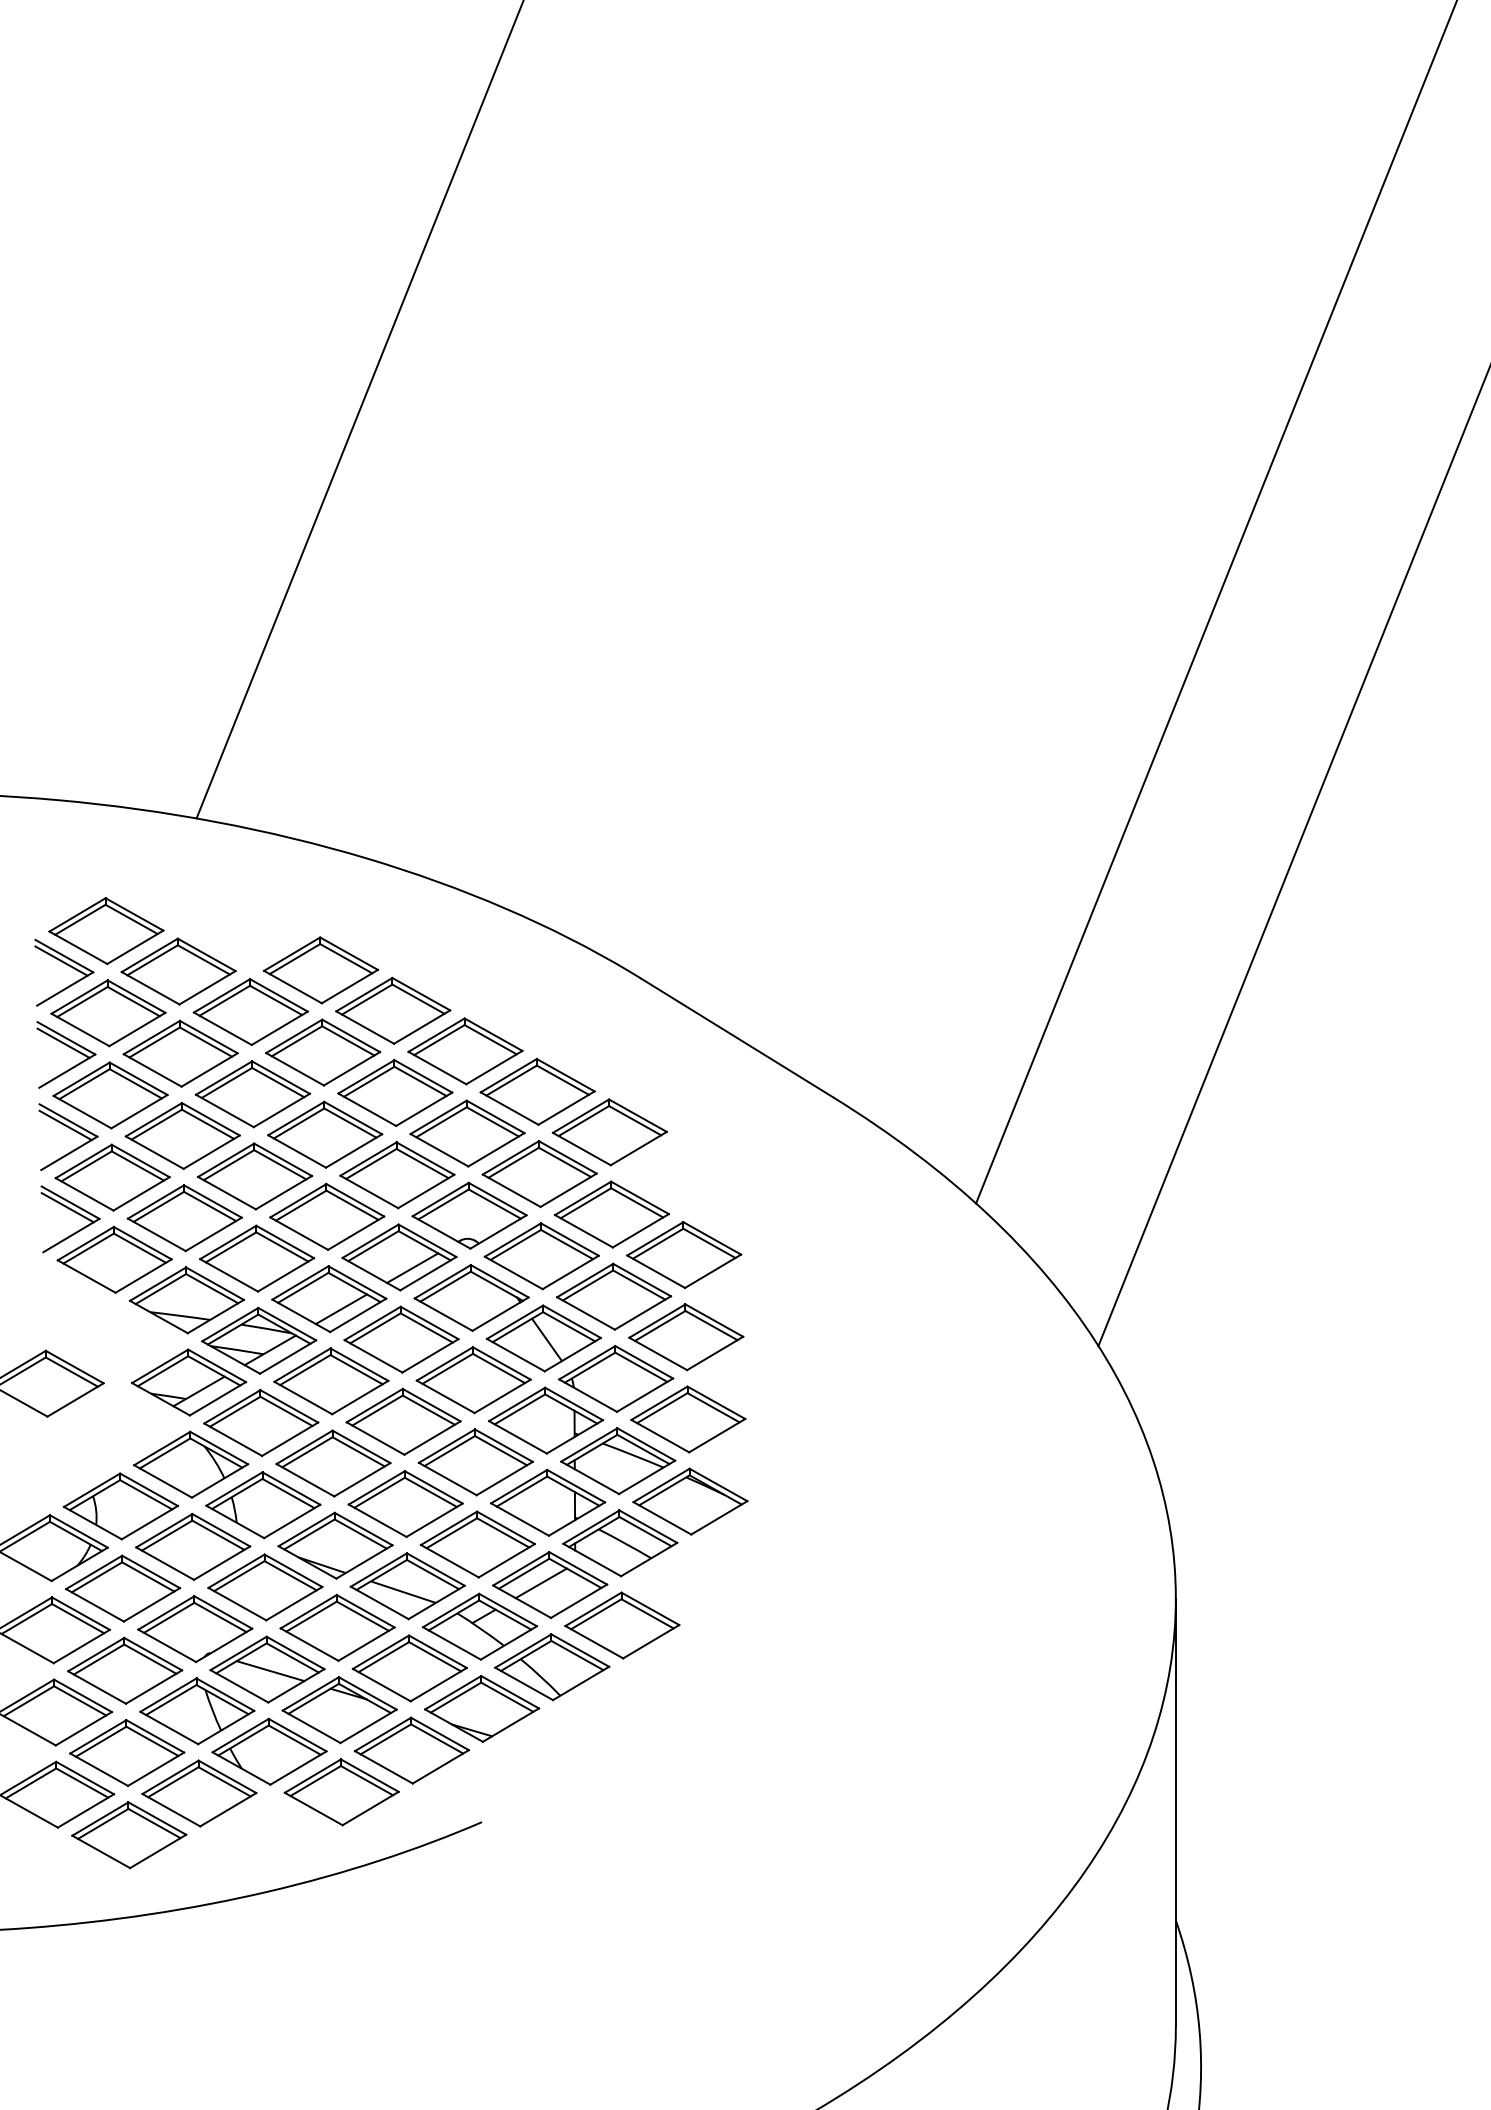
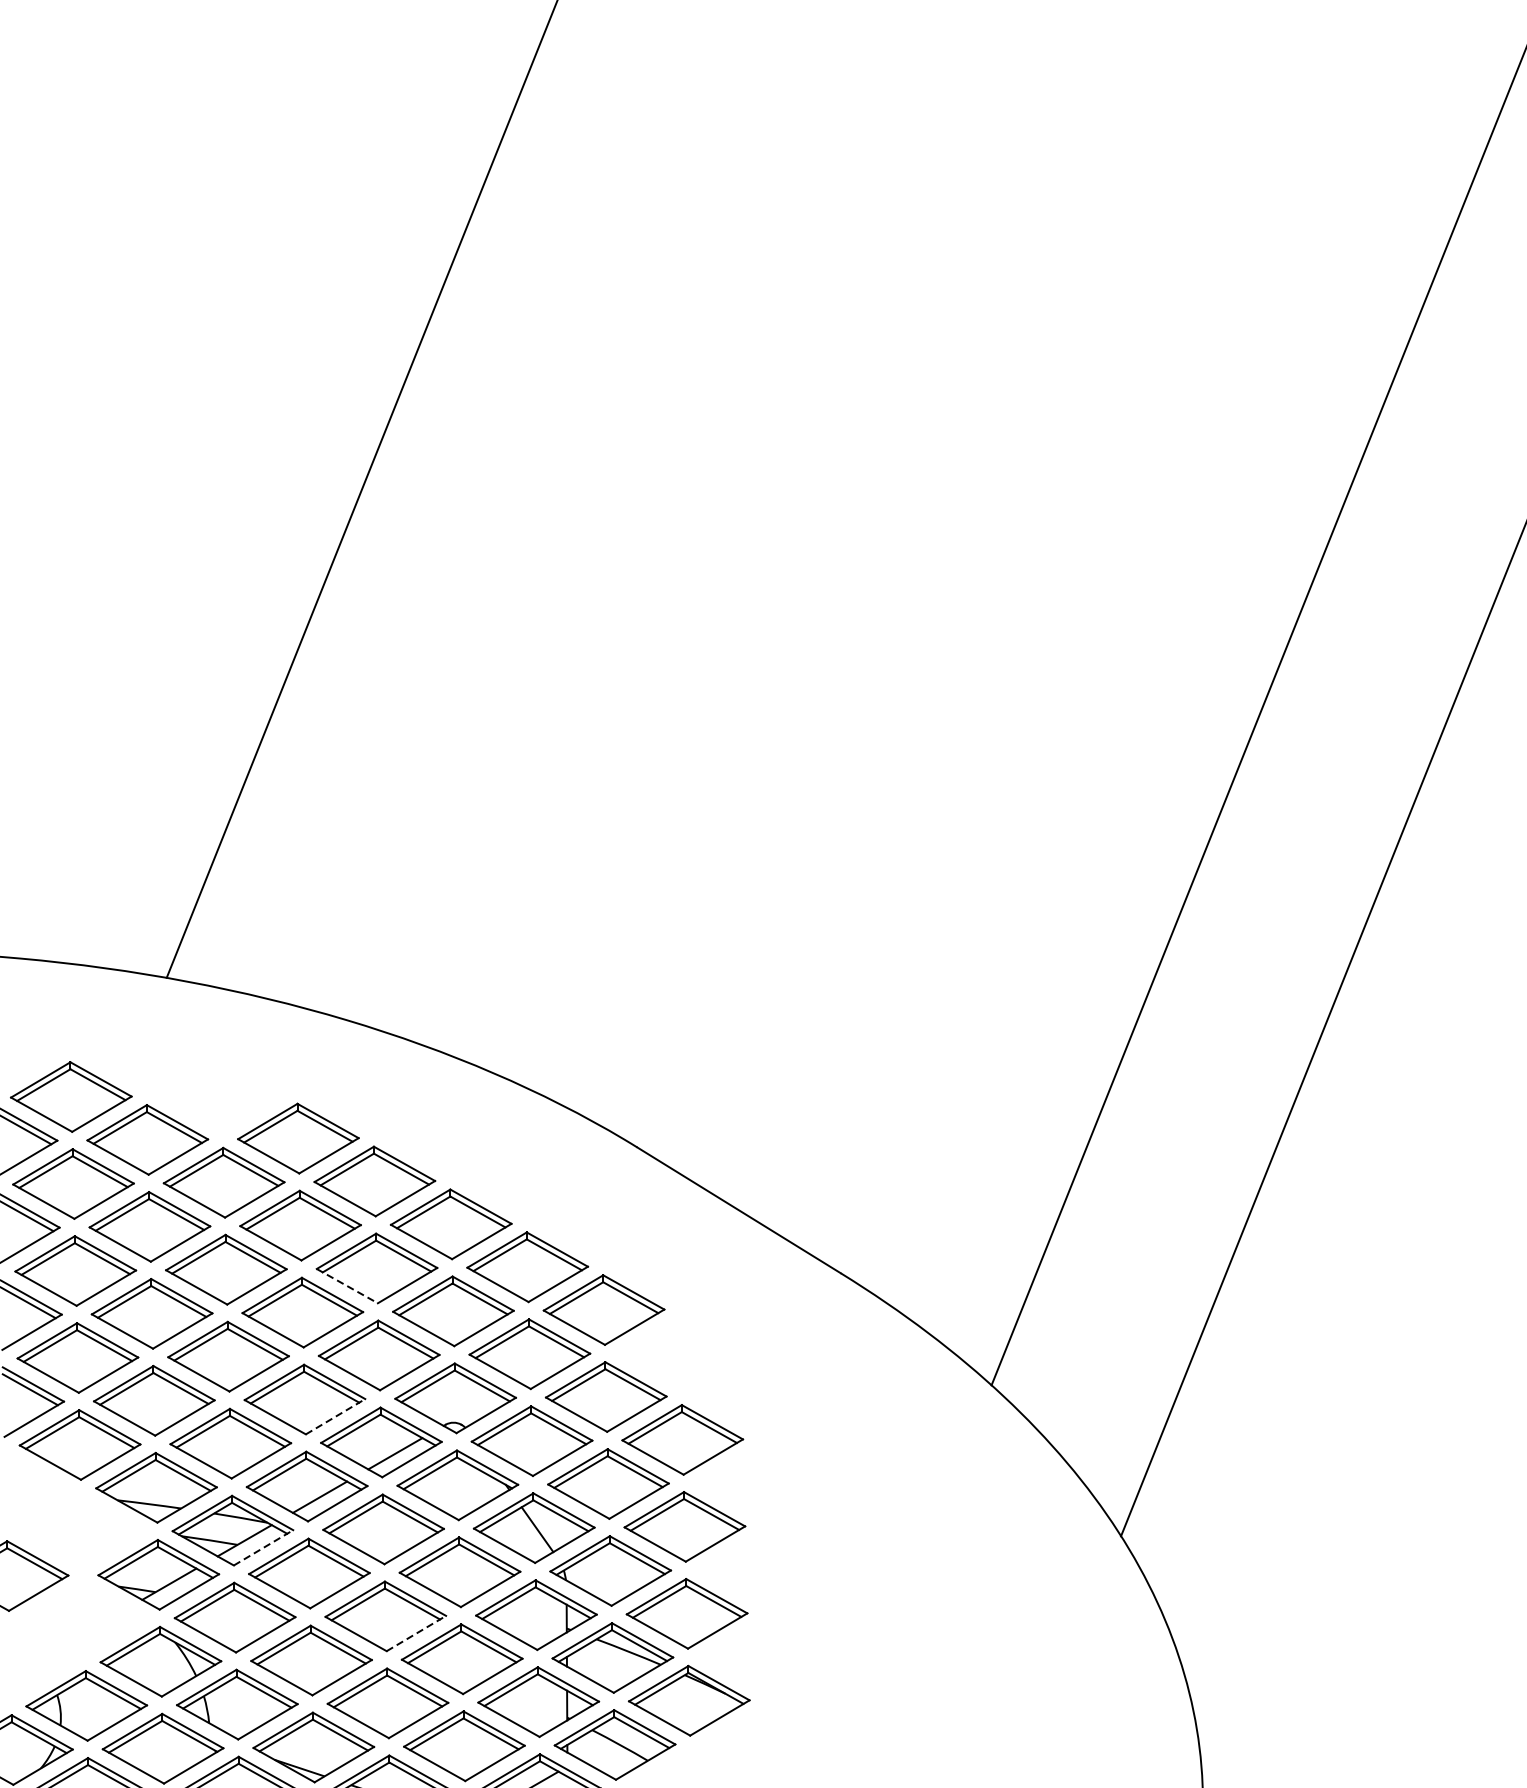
line: (367, 1110) -> (347, 1286), solid -> dashed
line: (356, 1233) -> (335, 1417), solid -> dashed
line: (288, 1357) -> (263, 1548), solid -> dashed
line: (432, 1438) -> (416, 1634), solid -> dashed

